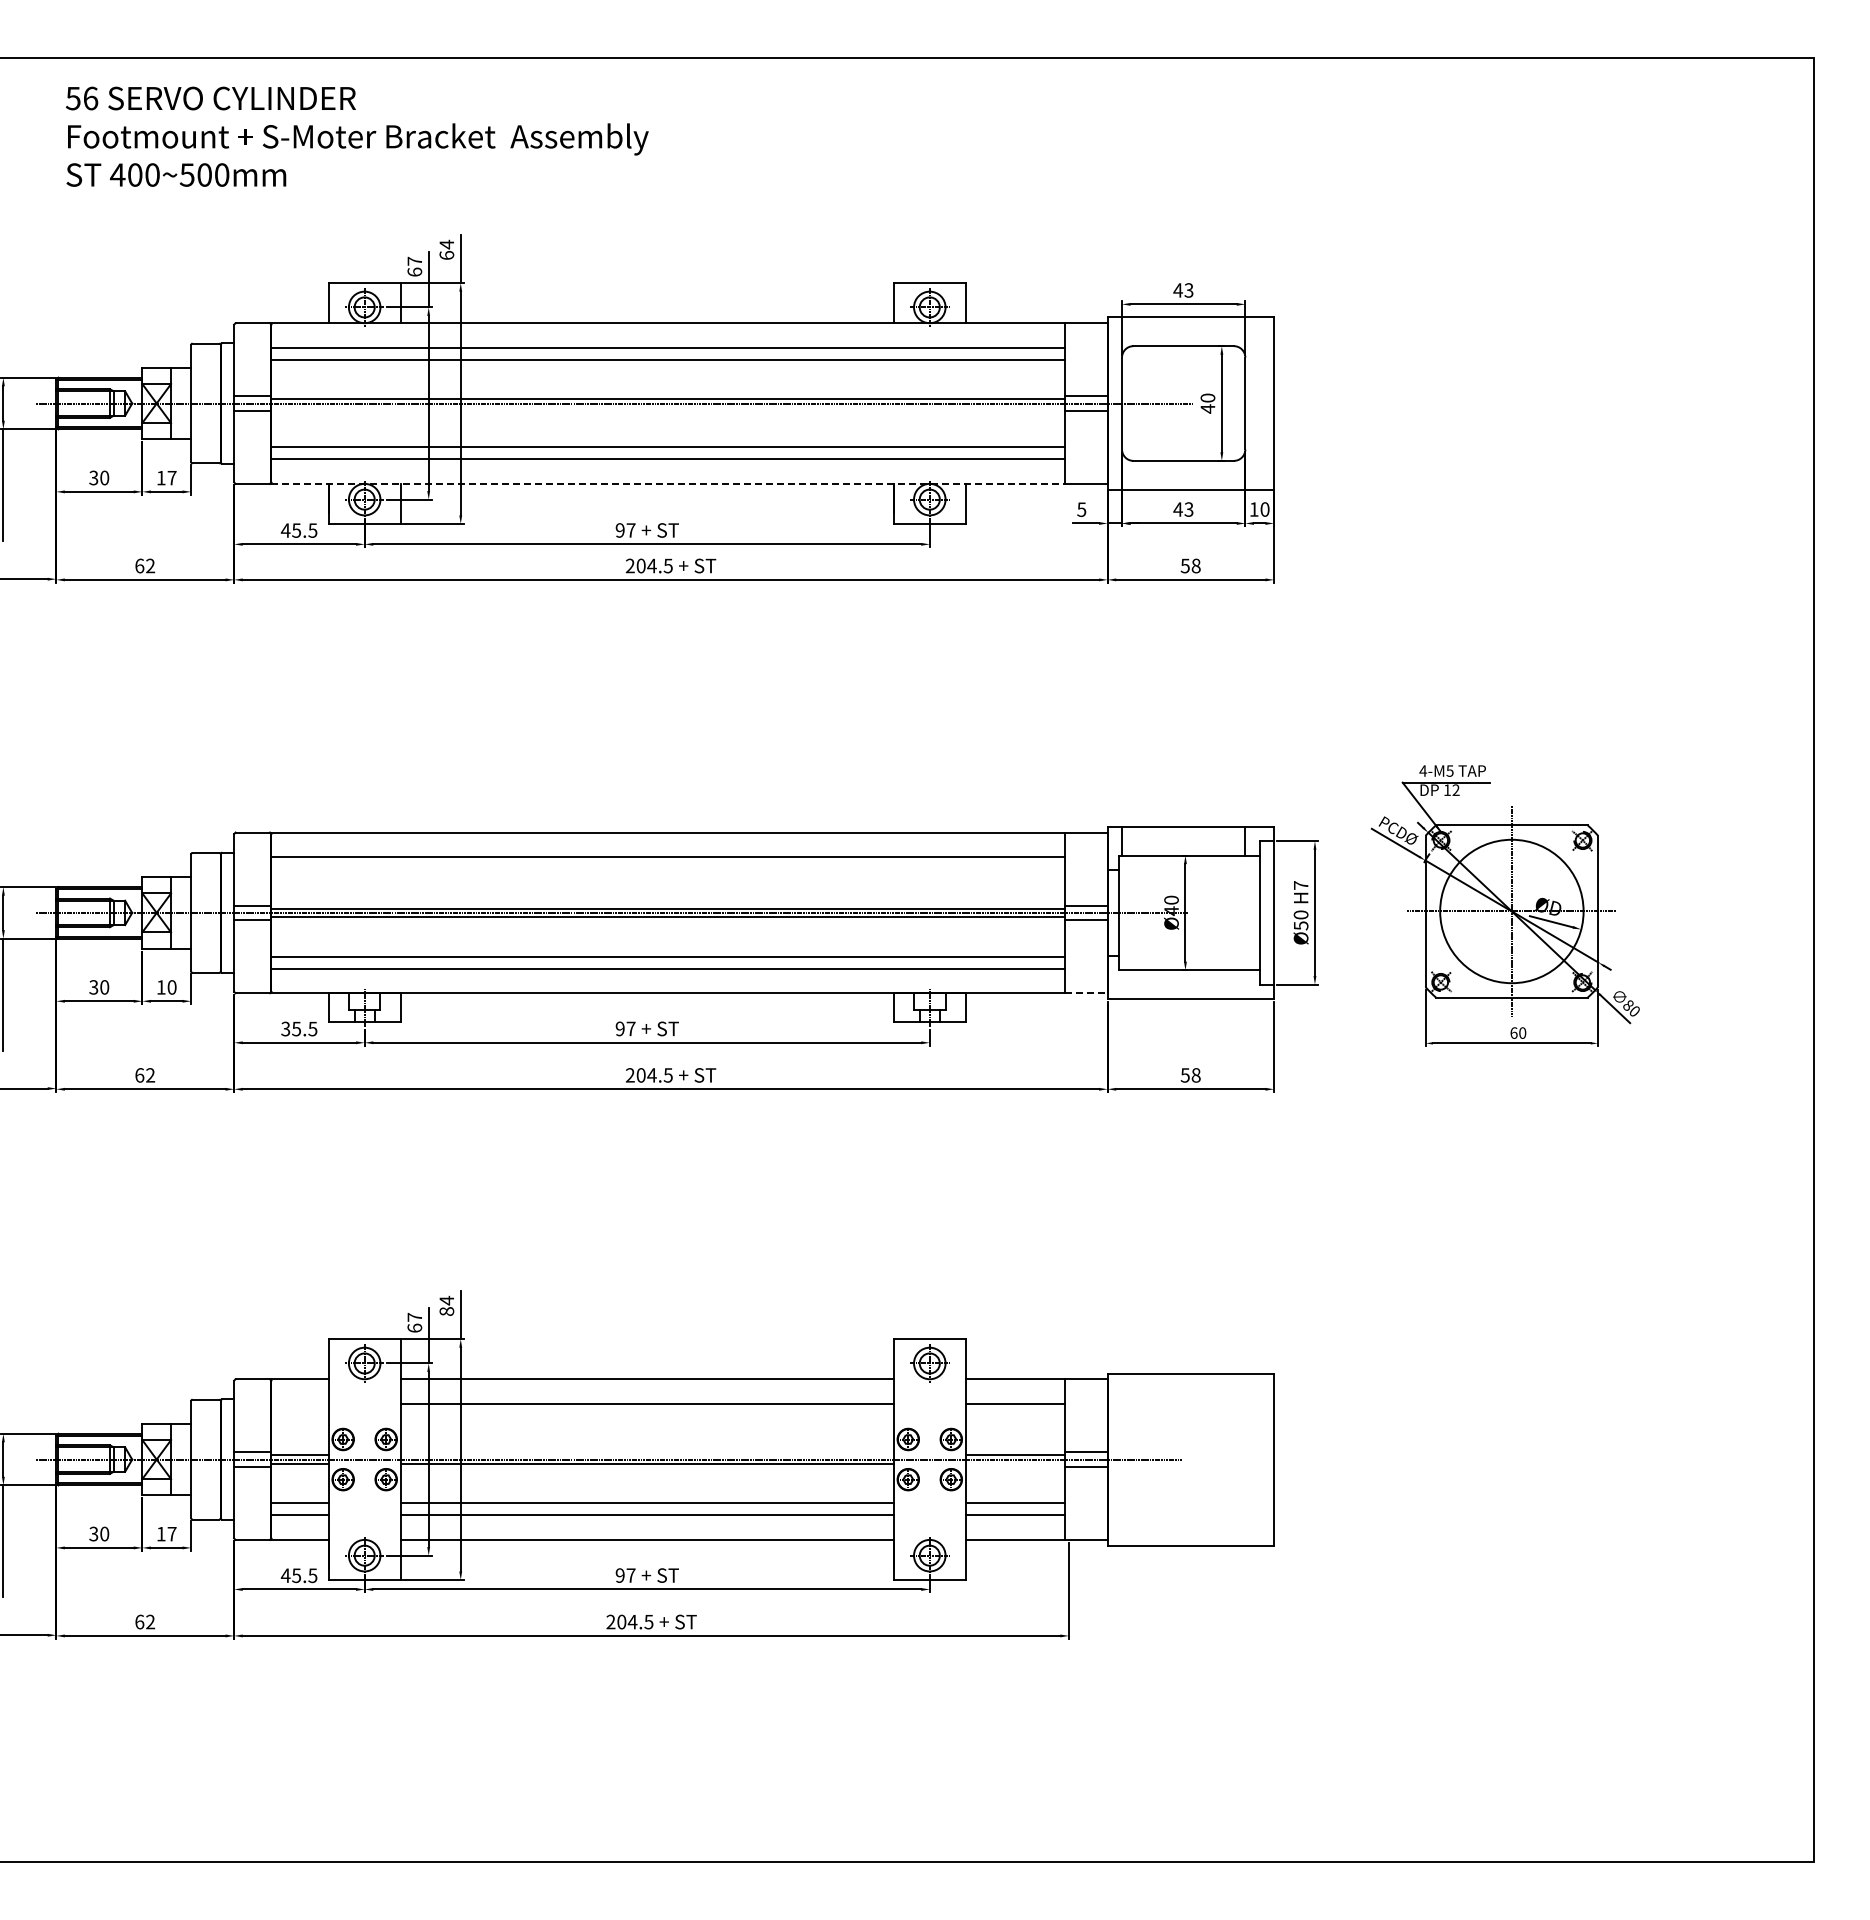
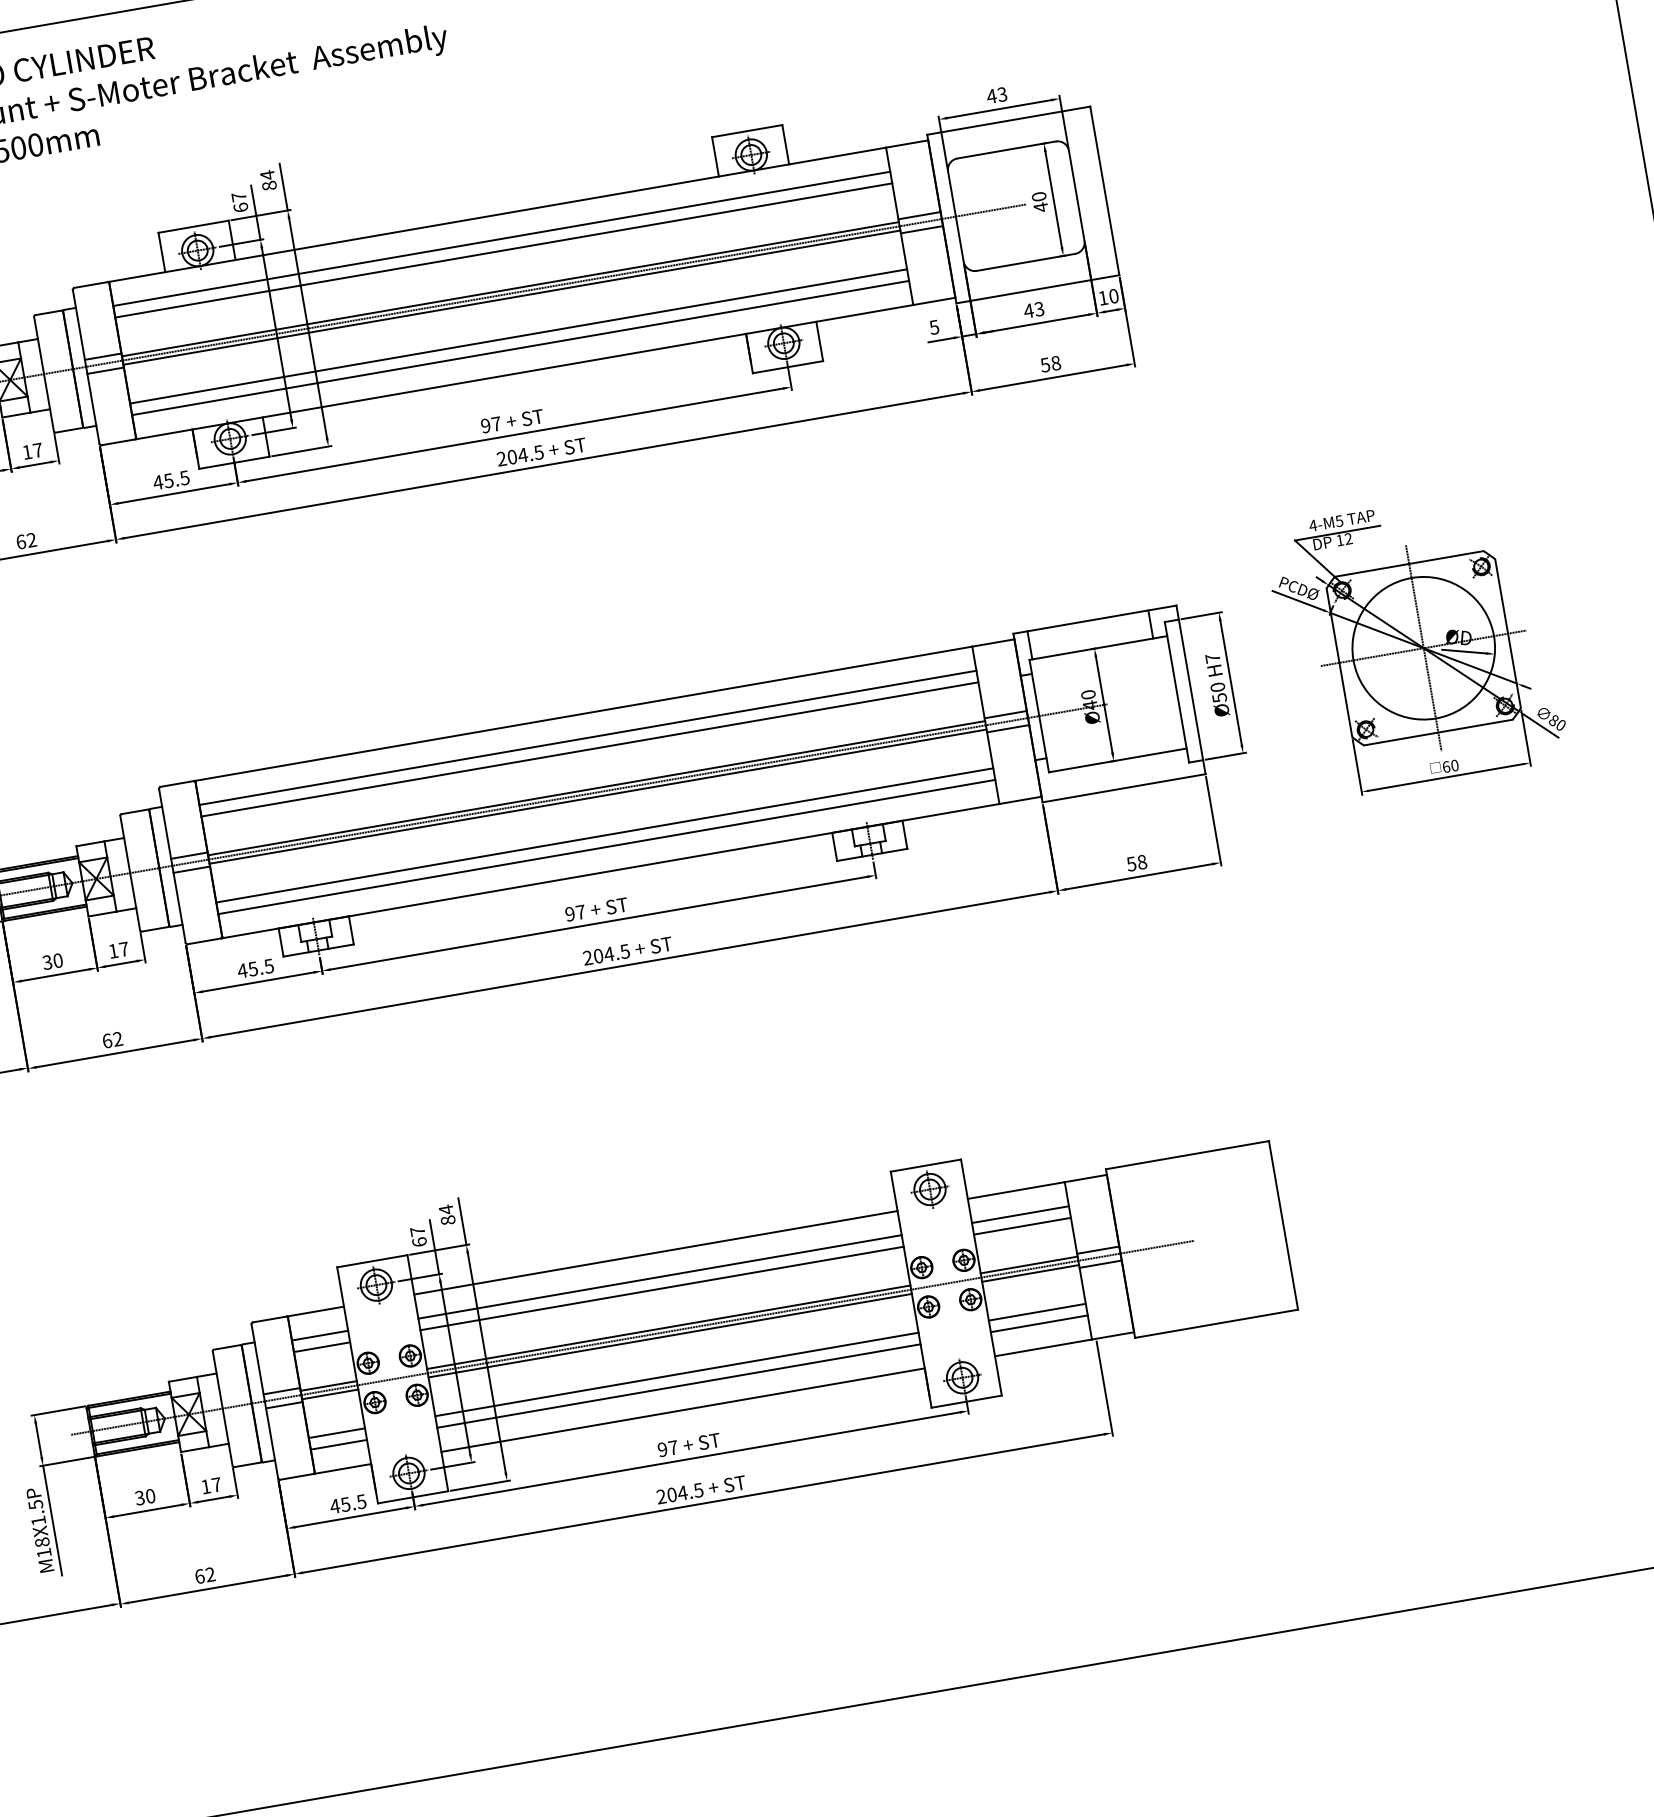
text: (446, 255) -> (269, 185), 64 -> 84
line: (667, 407) -> (511, 297), added
line: (668, 483) -> (525, 371), dashed -> solid
line: (667, 869) -> (589, 750), added
text: (171, 987) -> (123, 949), 10 -> 17
line: (1086, 993) -> (1020, 800), dashed -> solid
text: (285, 1028) -> (242, 970), 35.5 -> 45.5
line: (299, 1403) -> (319, 1335), added
line: (299, 1415) -> (321, 1347), added
line: (646, 1415) -> (661, 1288), added
line: (1014, 1415) -> (1021, 1226), added
line: (646, 1455) -> (668, 1327), added
line: (1014, 1463) -> (1029, 1273), added

